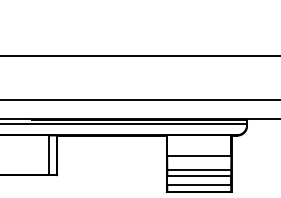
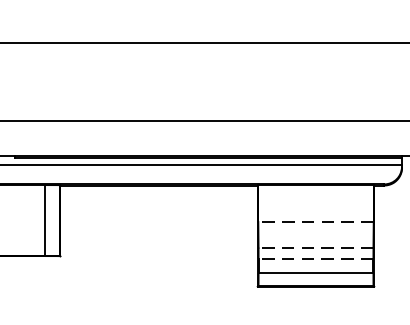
line: (198, 156) -> (314, 222), solid -> dashed
line: (199, 170) -> (316, 248), solid -> dashed
line: (199, 176) -> (316, 258), solid -> dashed

